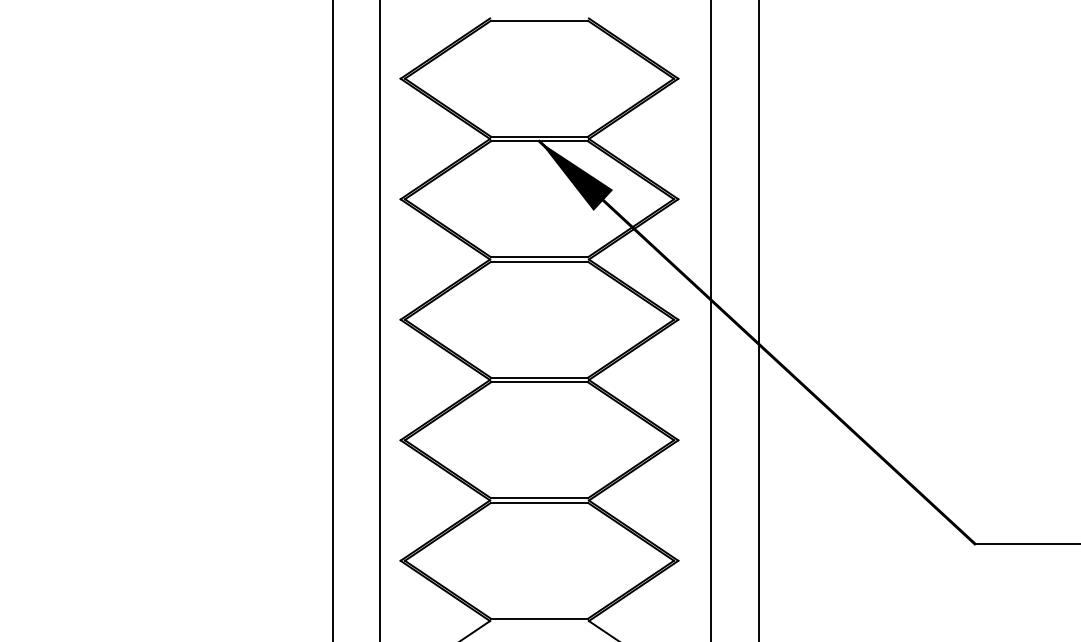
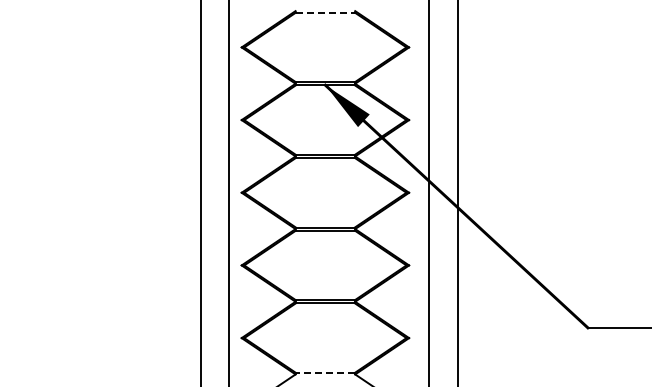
line: (539, 20) -> (325, 12), solid -> dashed
line: (538, 617) -> (324, 372), solid -> dashed

